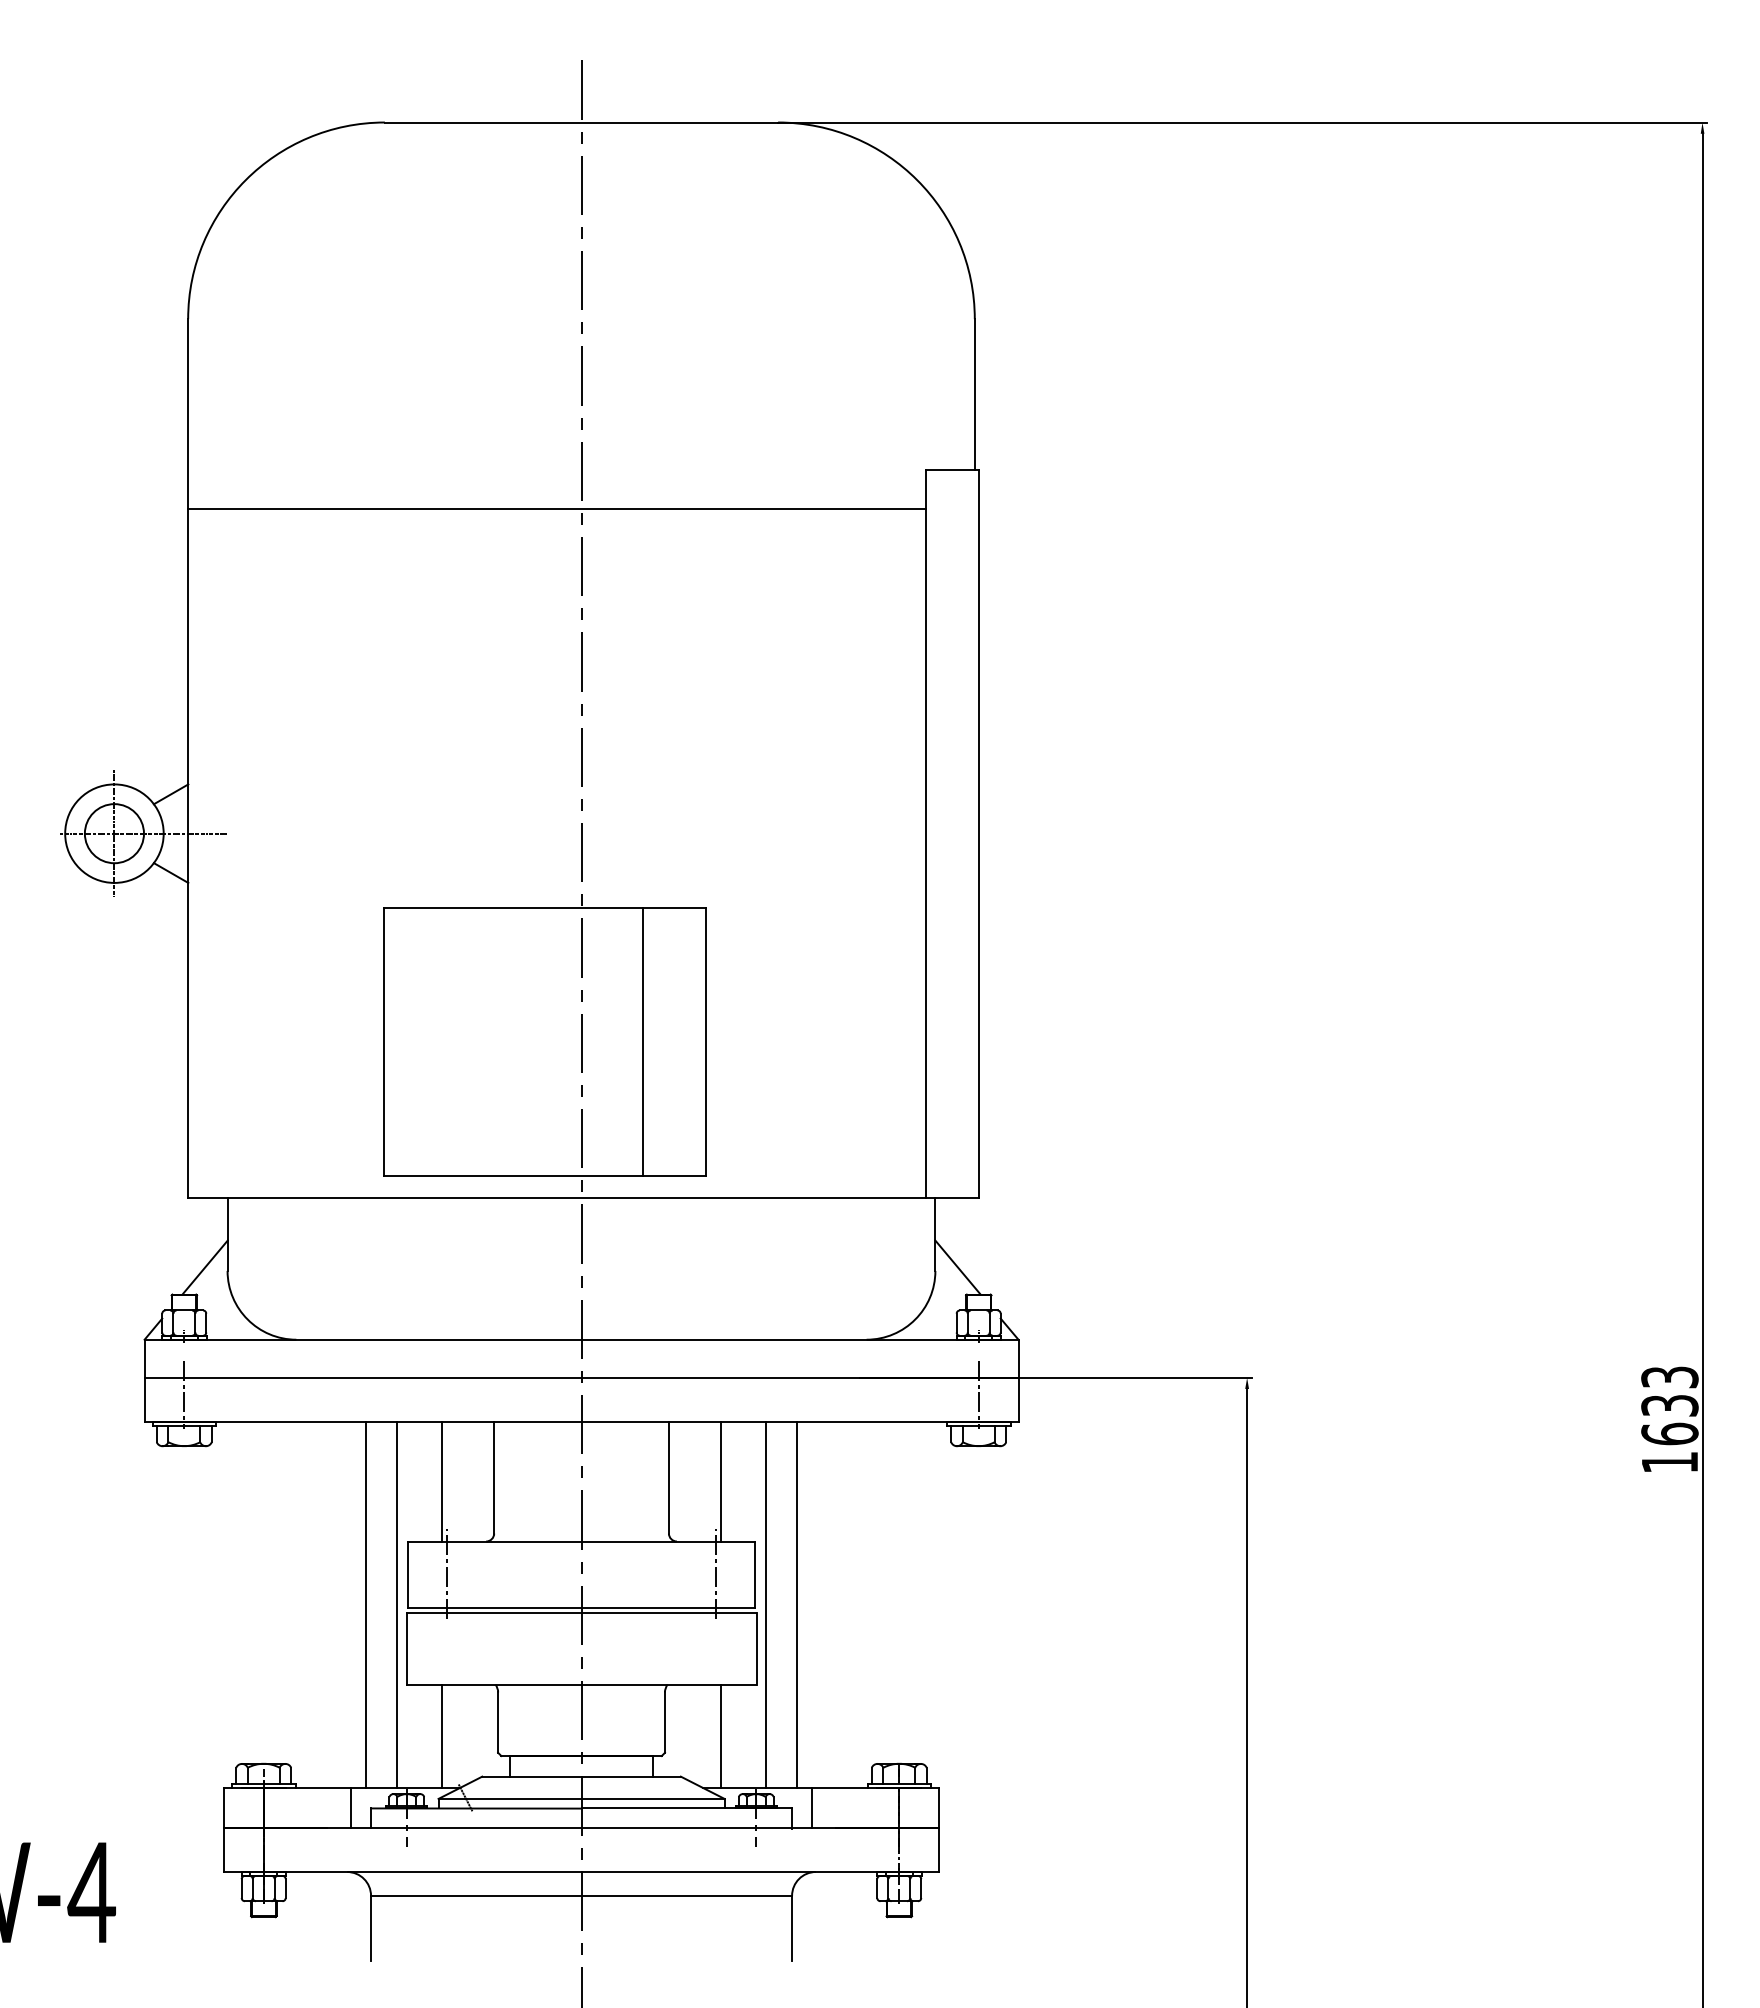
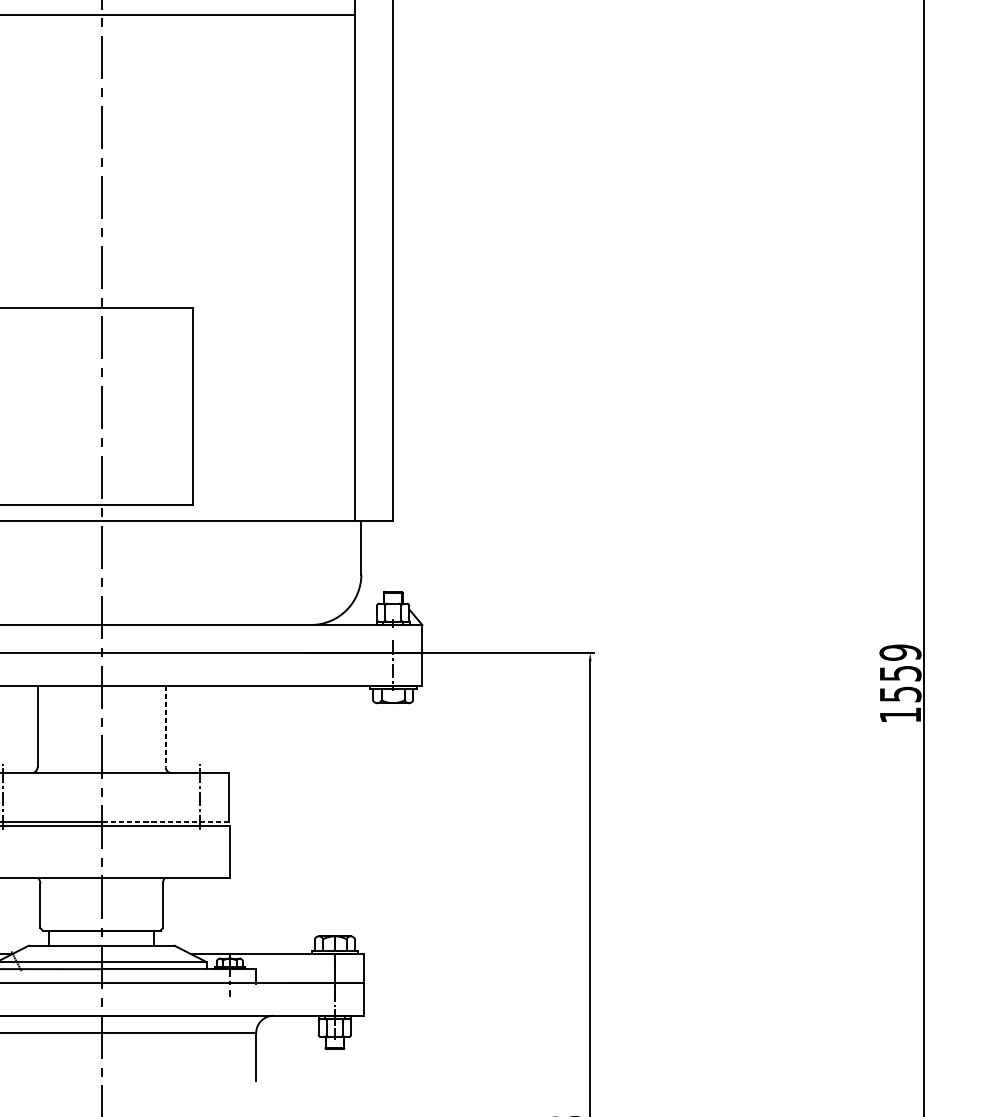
line: (642, 1041) -> (146, 406), removed
line: (957, 1267) -> (377, 572), removed
text: (1669, 1405) -> (900, 673), 1633 -> 1559
line: (668, 1477) -> (165, 726), solid -> dashed
line: (721, 1481) -> (204, 729), removed
line: (766, 1604) -> (237, 819), removed
line: (797, 1604) -> (260, 819), removed
line: (668, 1608) -> (165, 822), solid -> dashed
line: (721, 1735) -> (204, 915), removed
line: (811, 1807) -> (270, 968), removed

